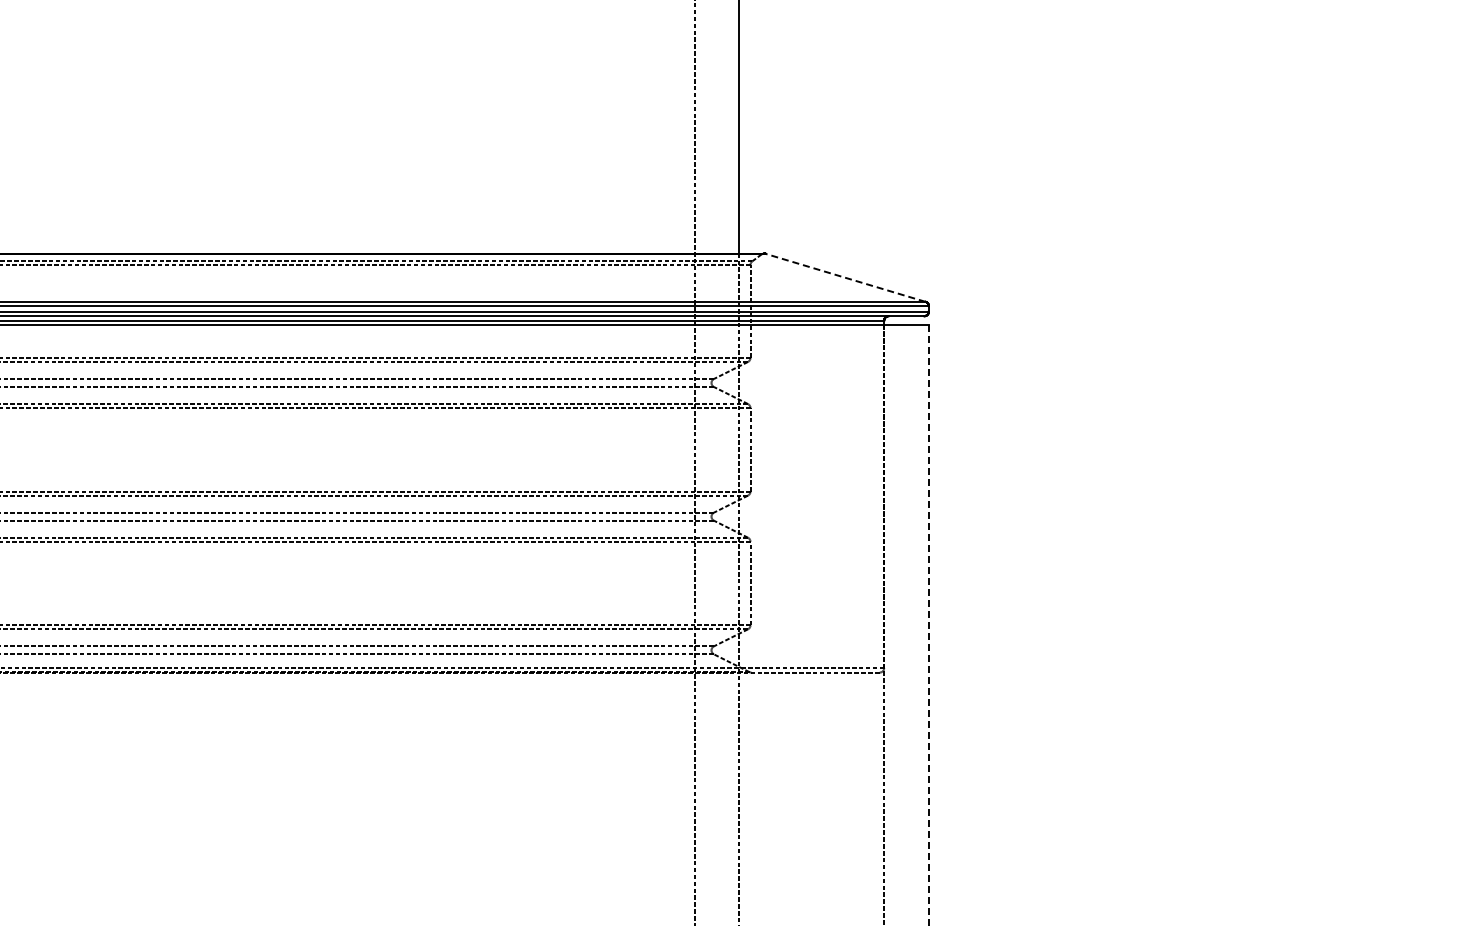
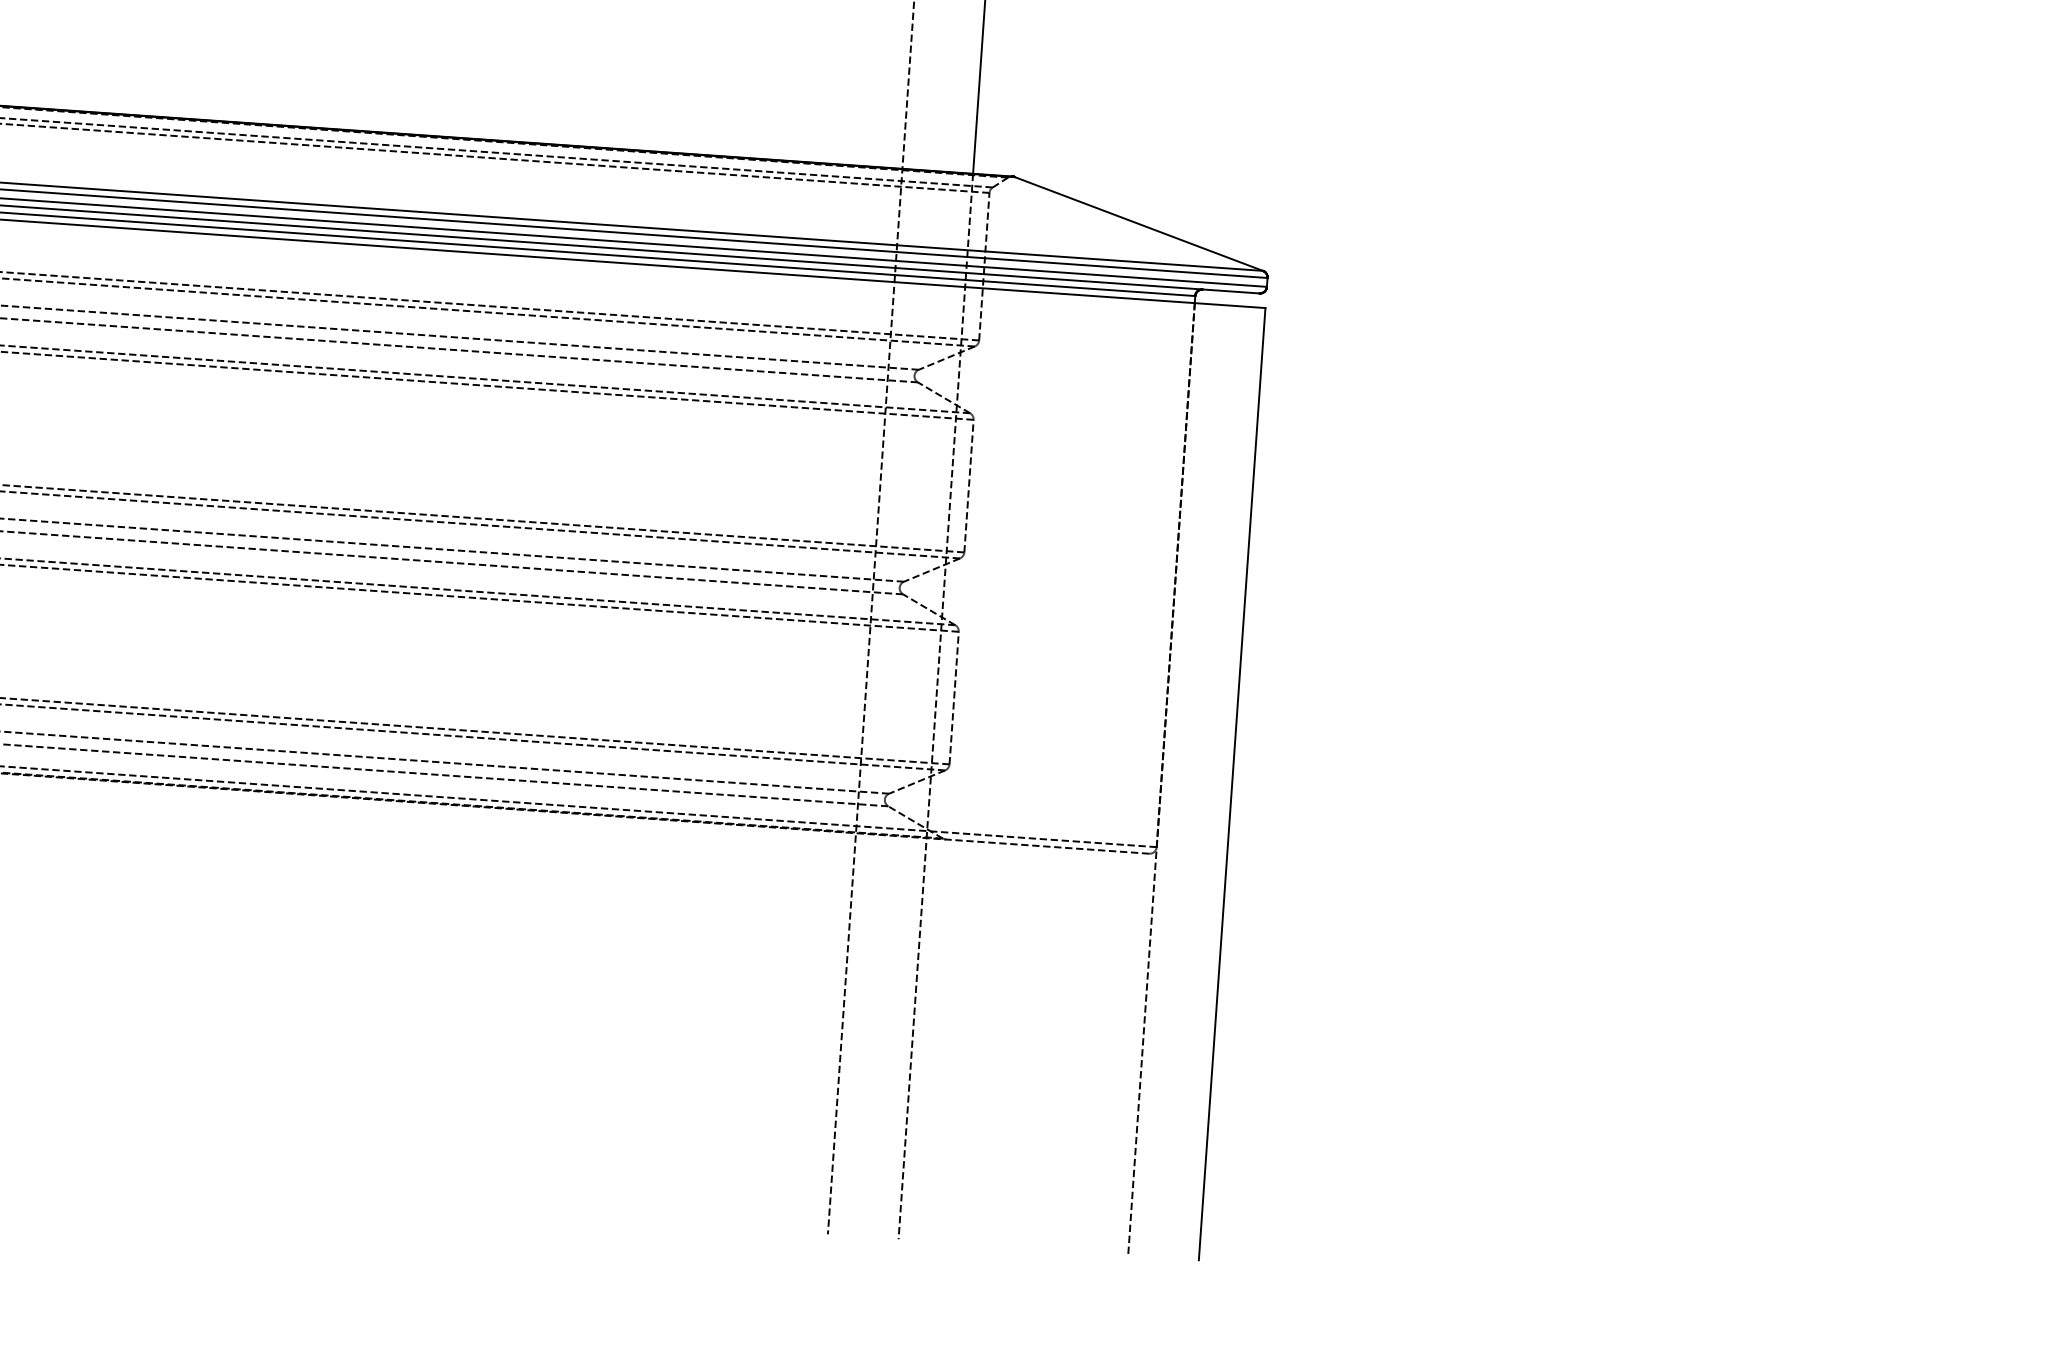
line: (845, 277) -> (1138, 223), dashed -> solid
line: (928, 625) -> (1231, 784), dashed -> solid

